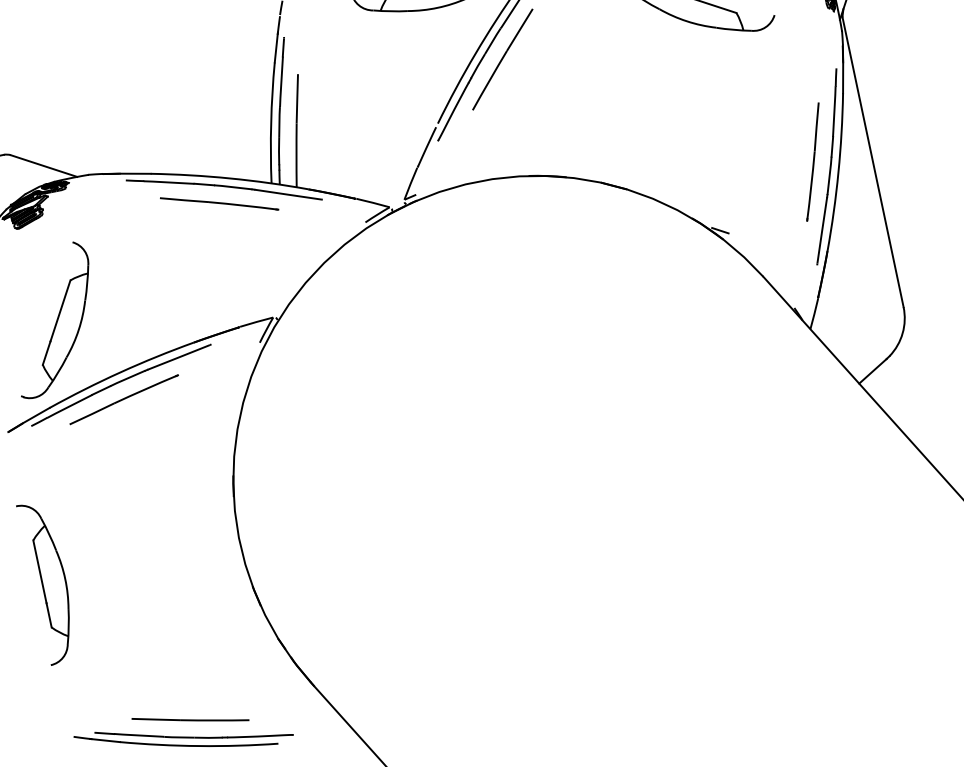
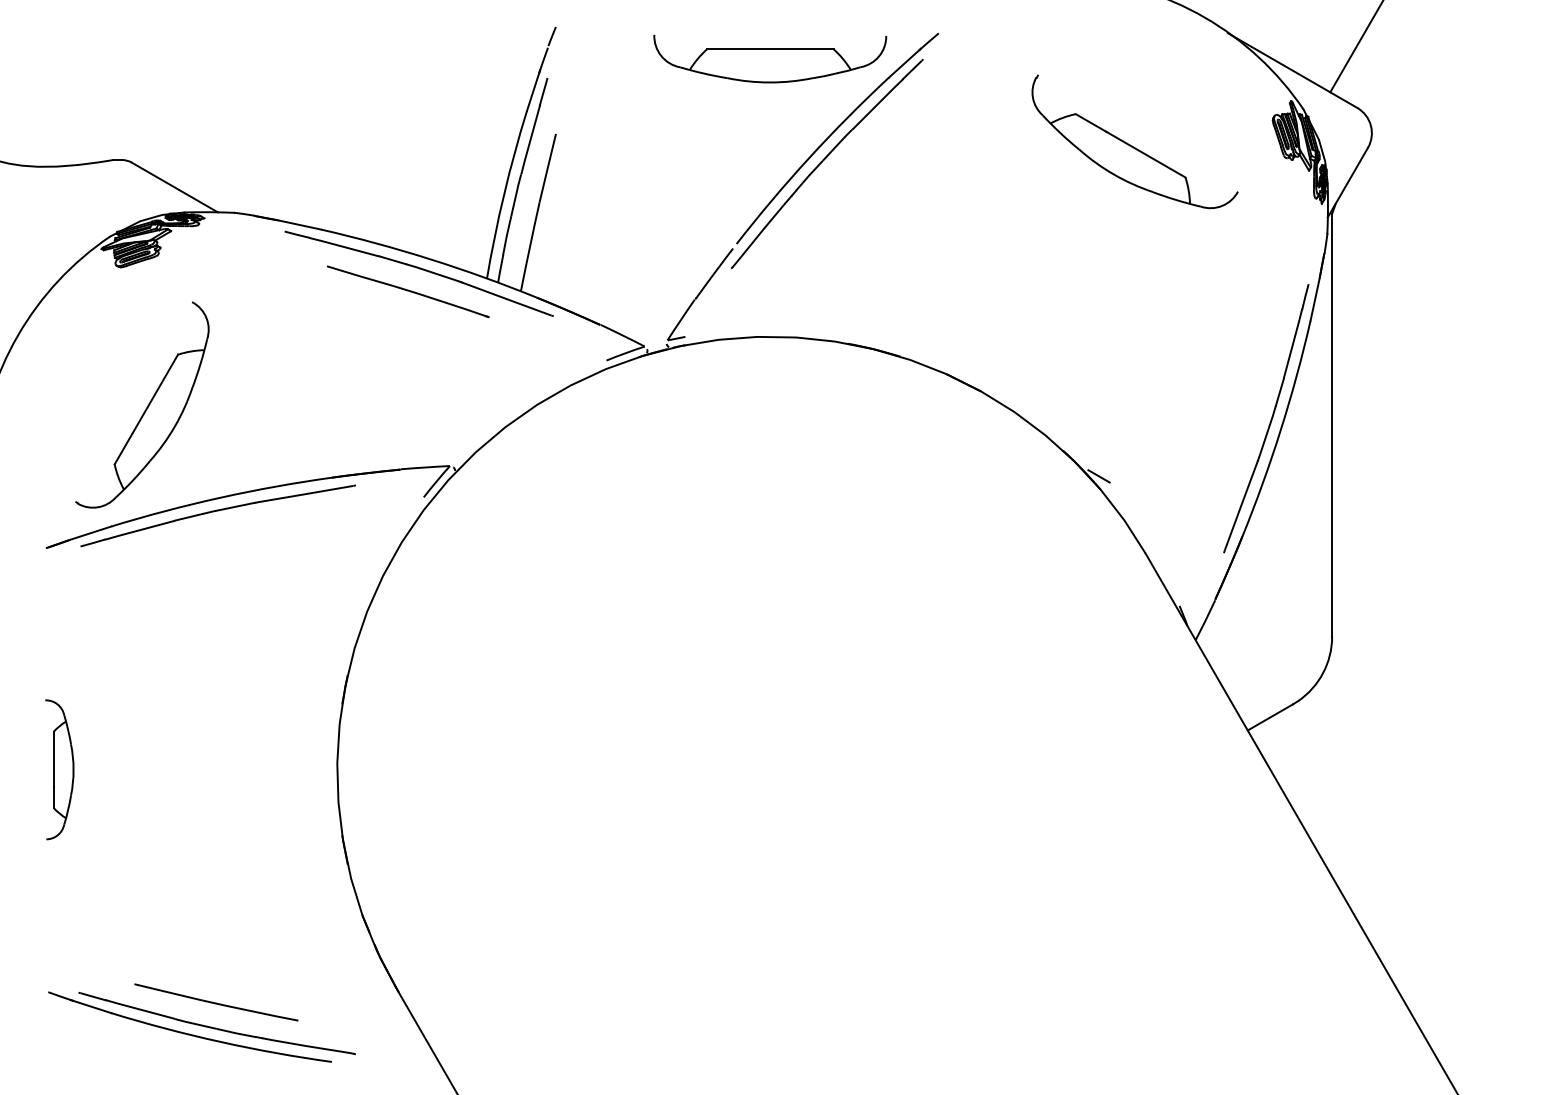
part: (502, 59) -> (845, 173), removed
part: (813, 161) -> (1248, 407), removed
part: (123, 399) -> (217, 536), removed
part: (49, 582) -> (59, 769), size x0.6

